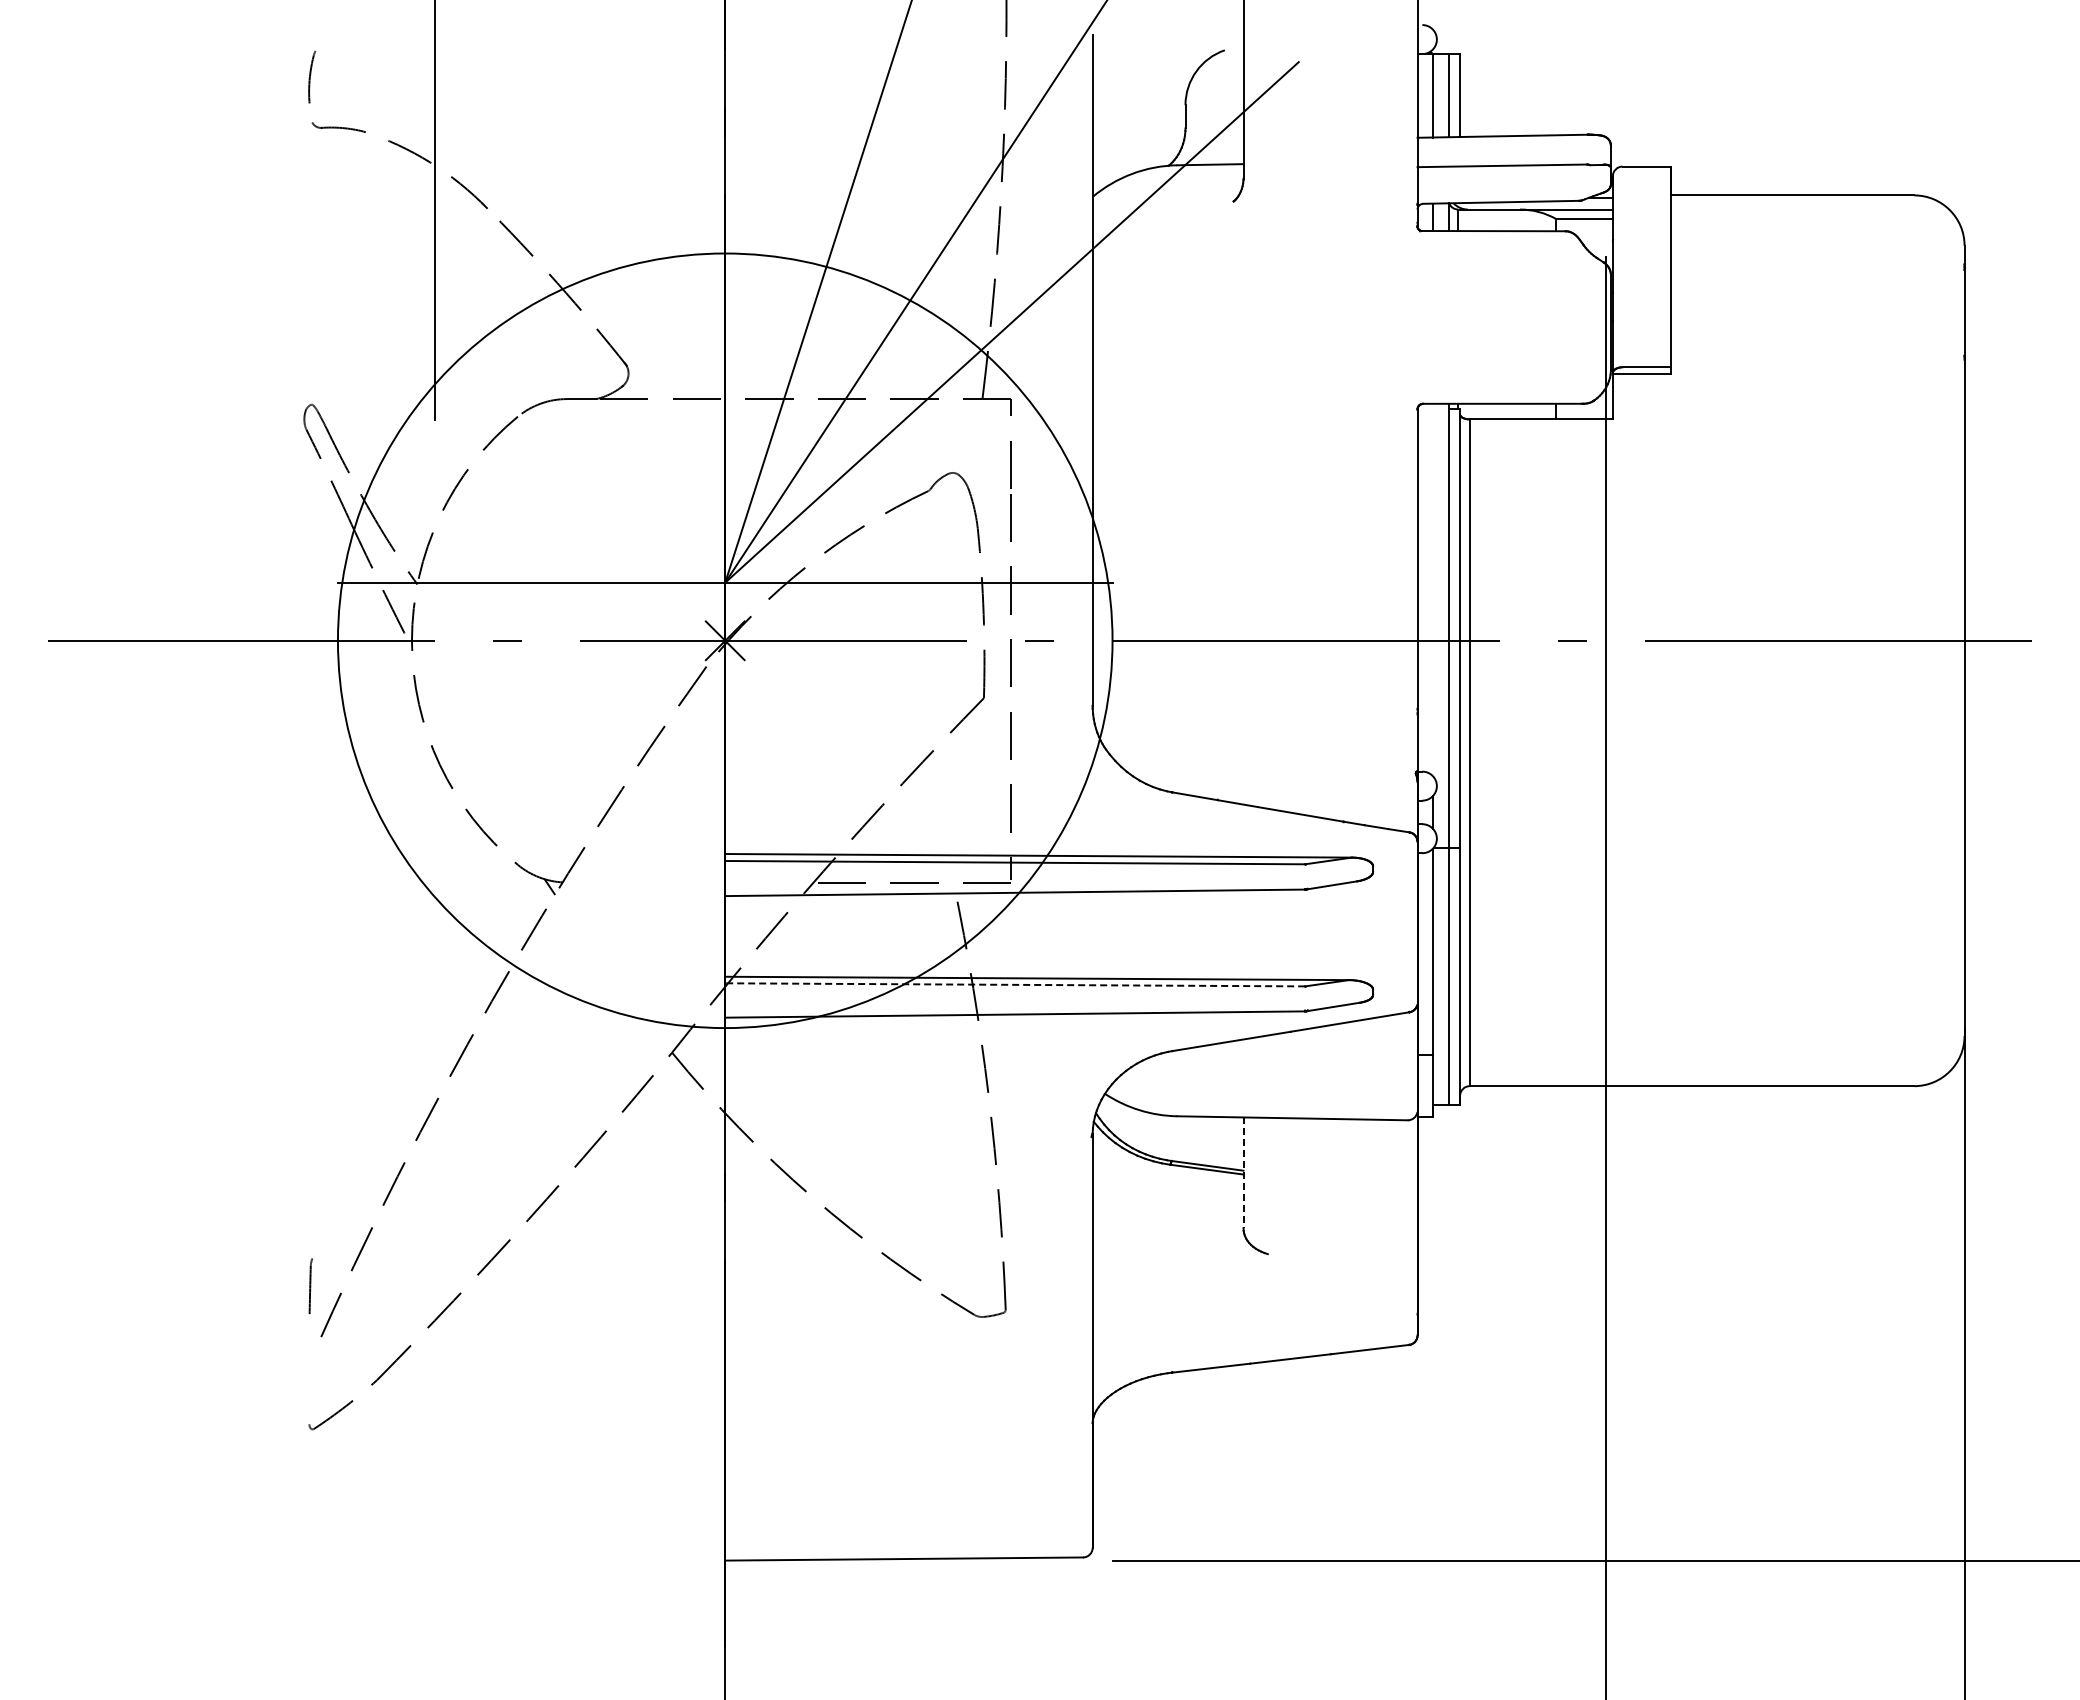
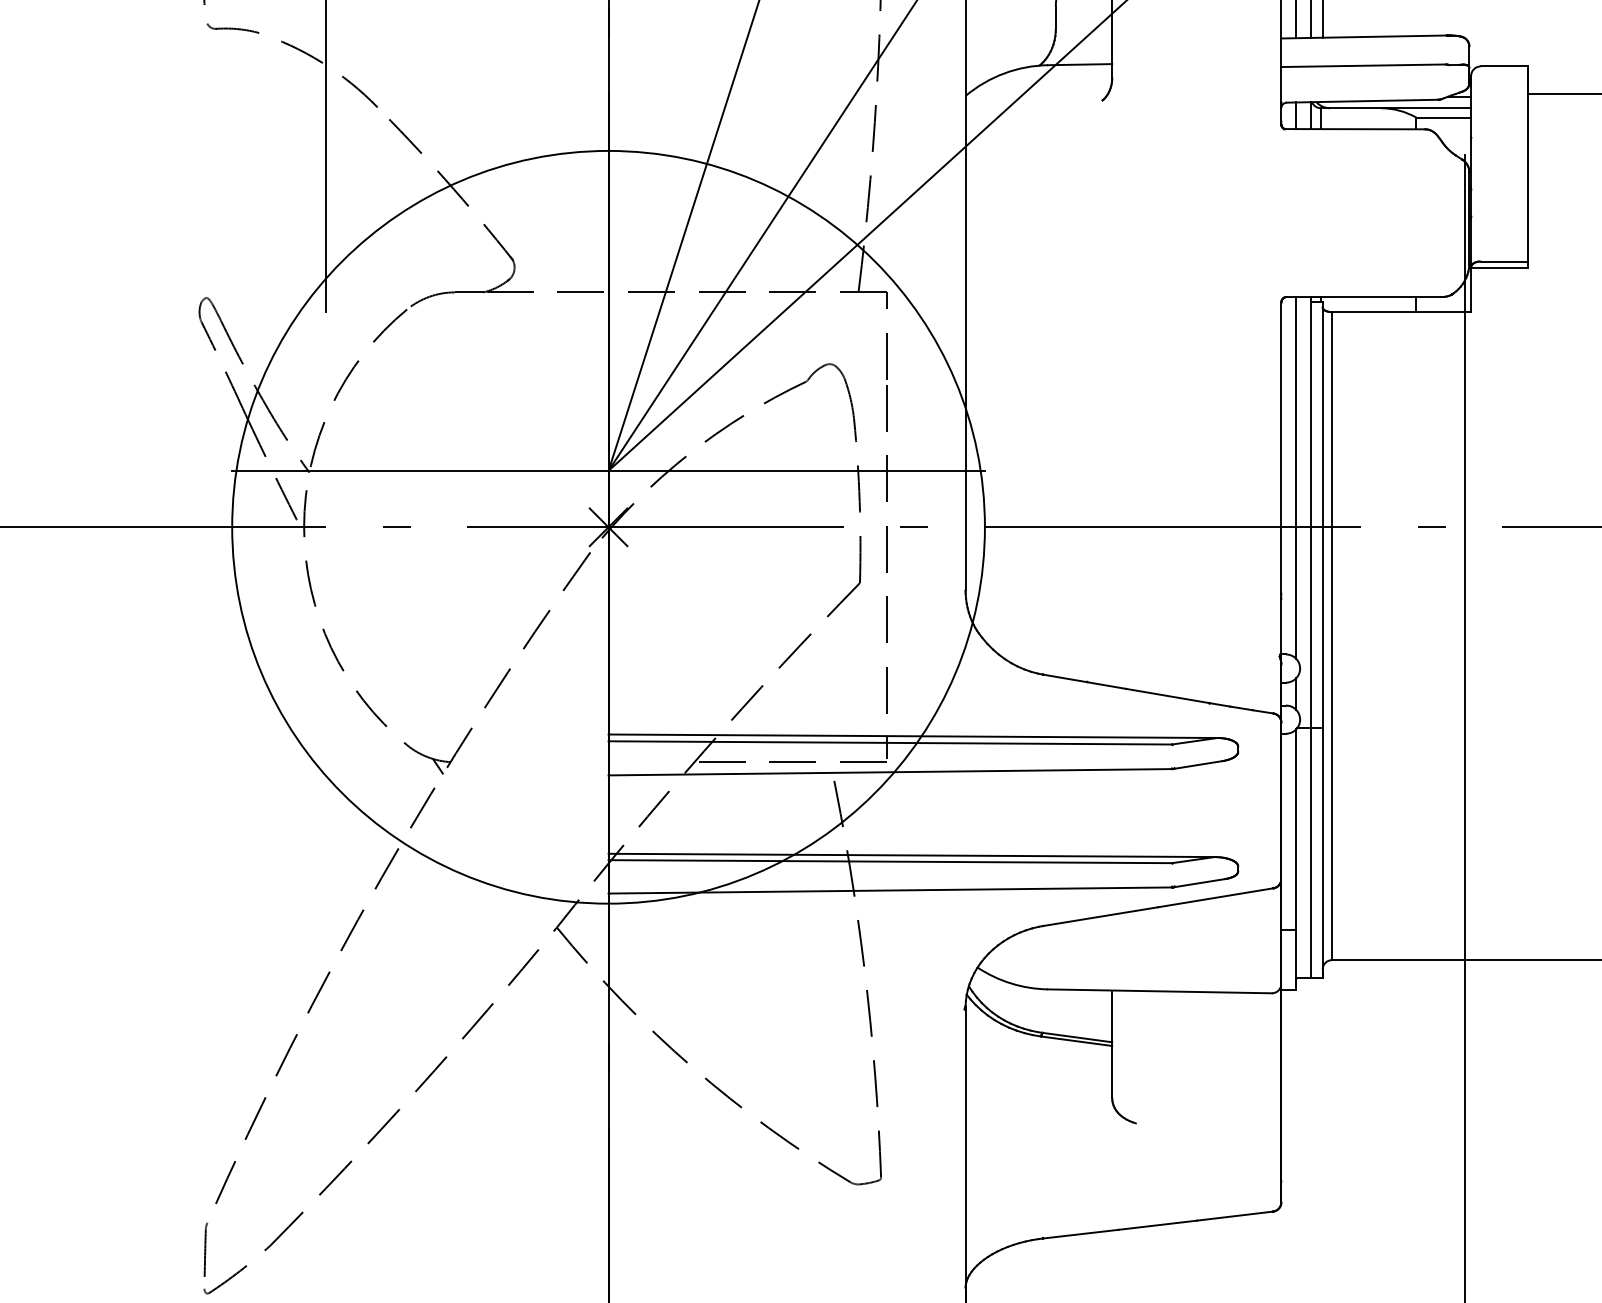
line: (1433, 589) -> (1296, 477), added
line: (1015, 984) -> (890, 861), dashed -> solid
line: (1243, 1173) -> (1112, 1044), dashed -> solid
line: (310, 1286) -> (205, 1250), moved

